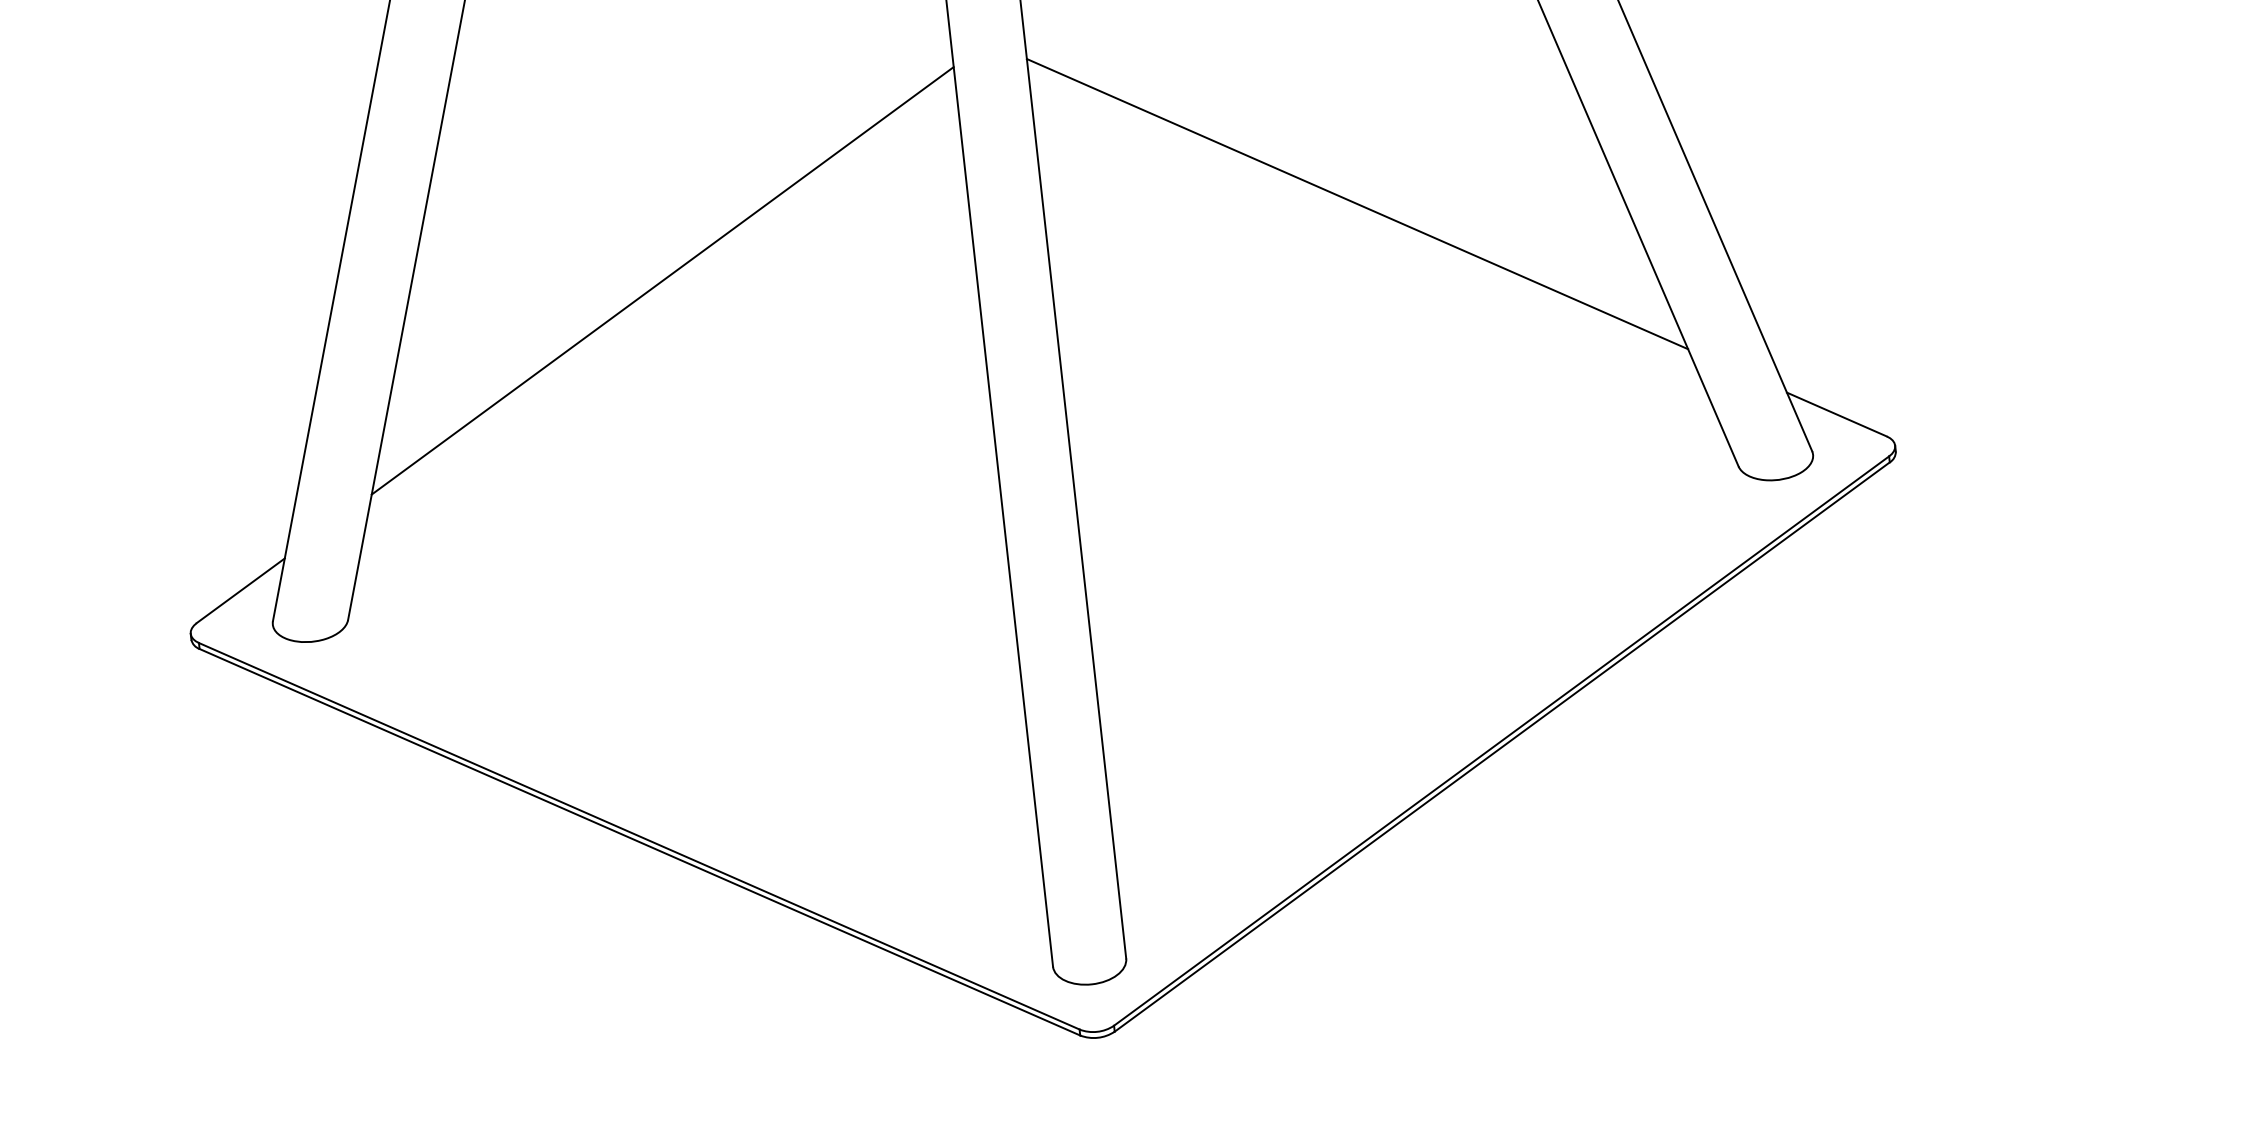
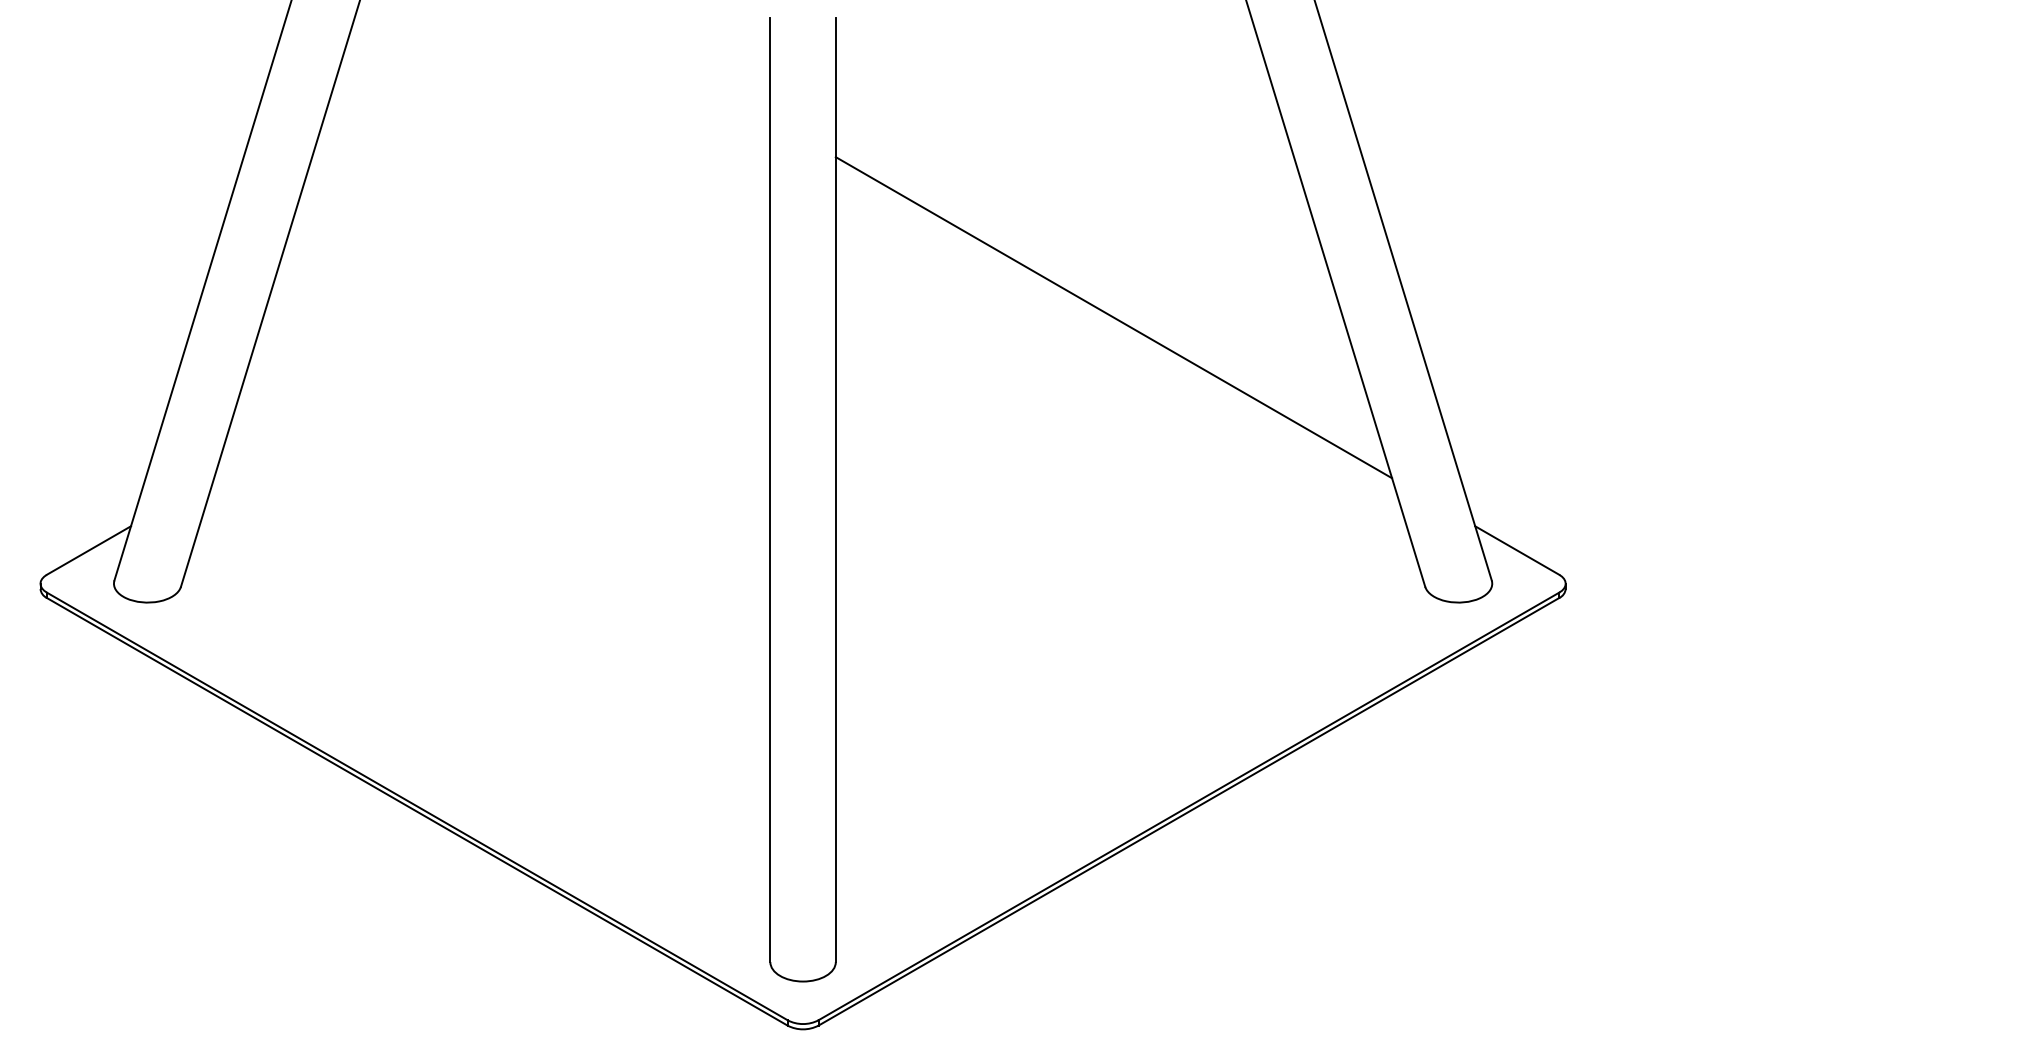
line: (663, 280) -> (492, 317), removed

